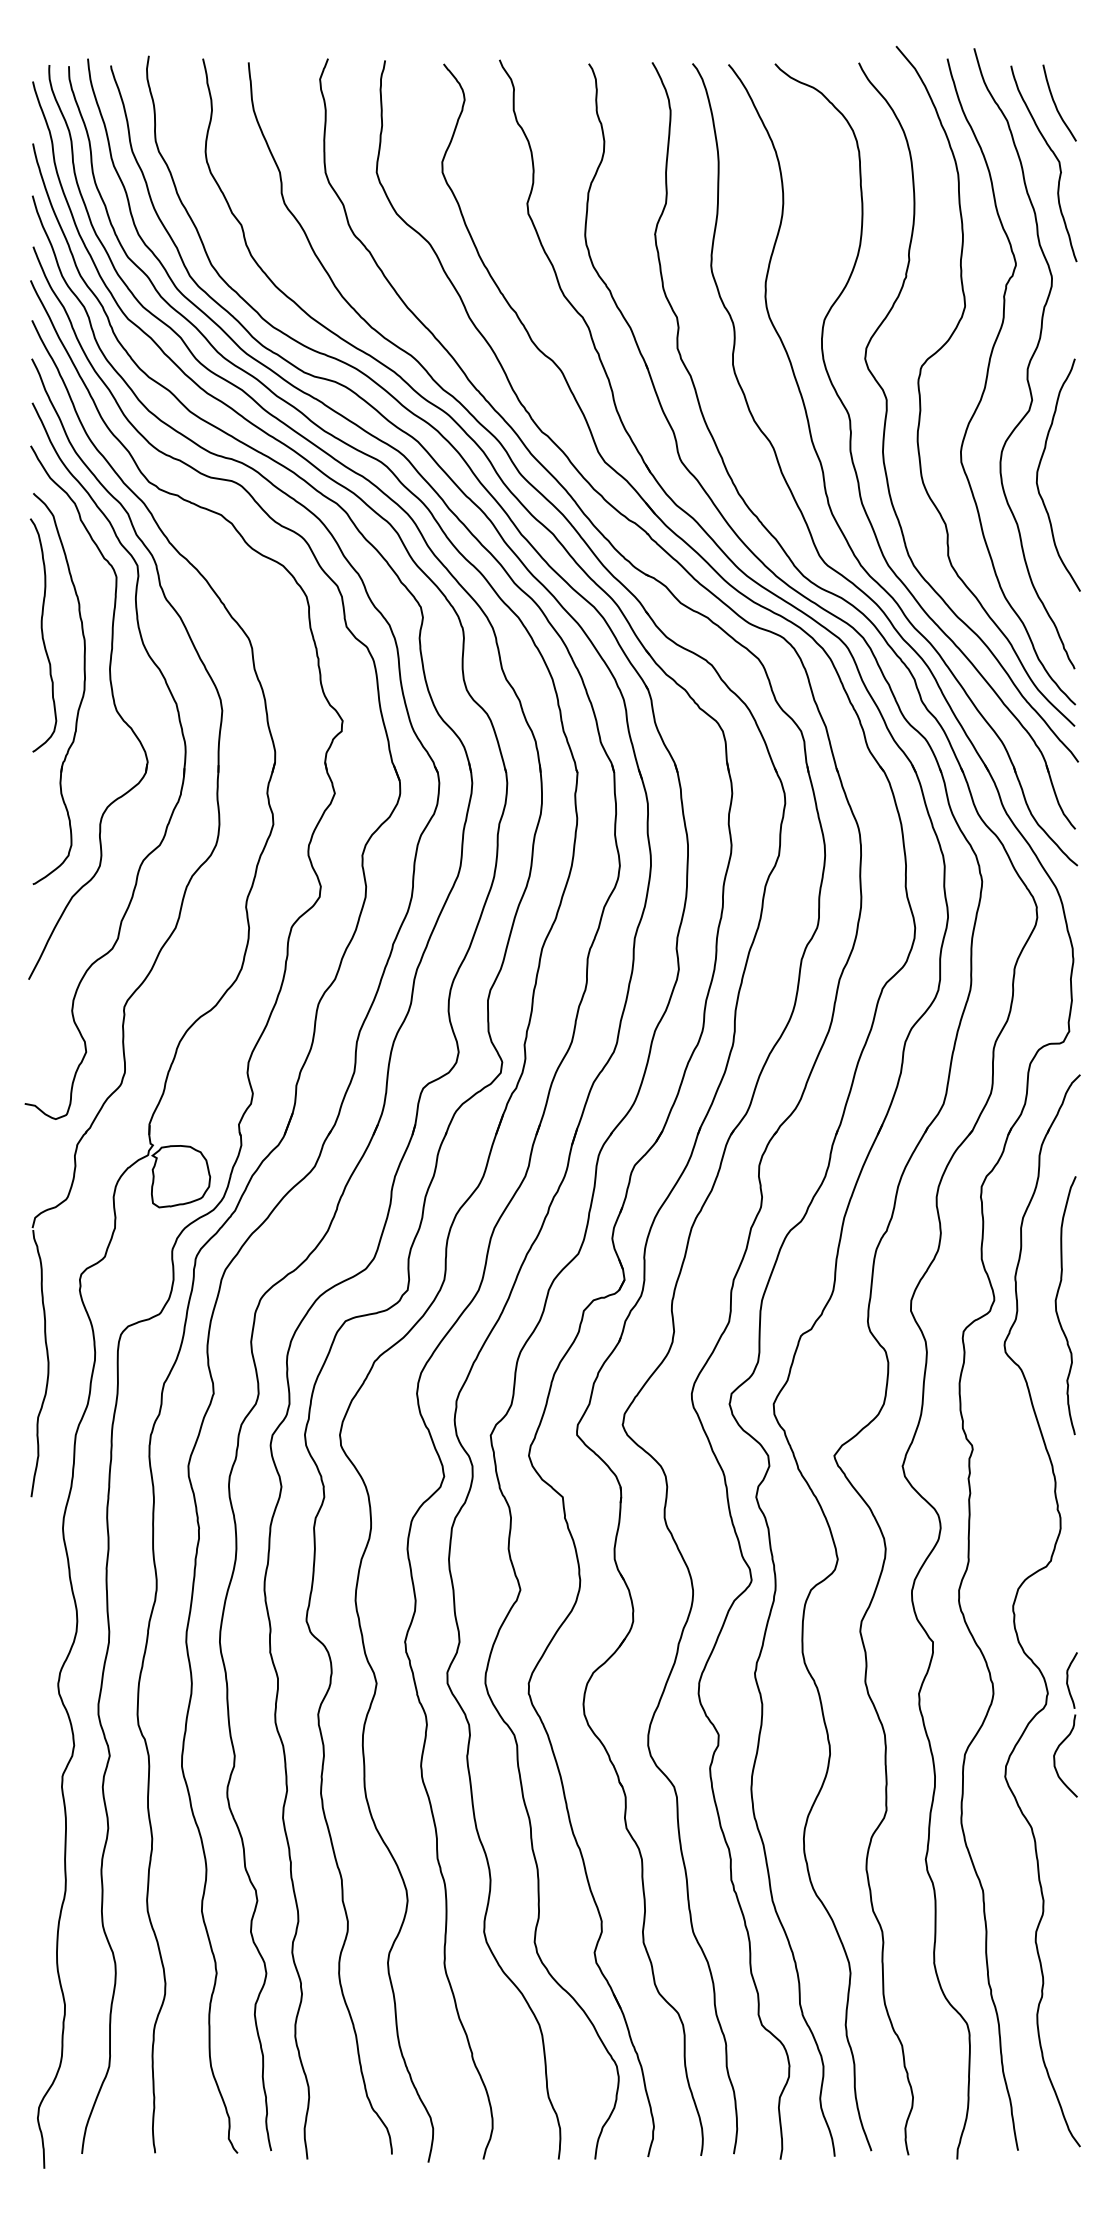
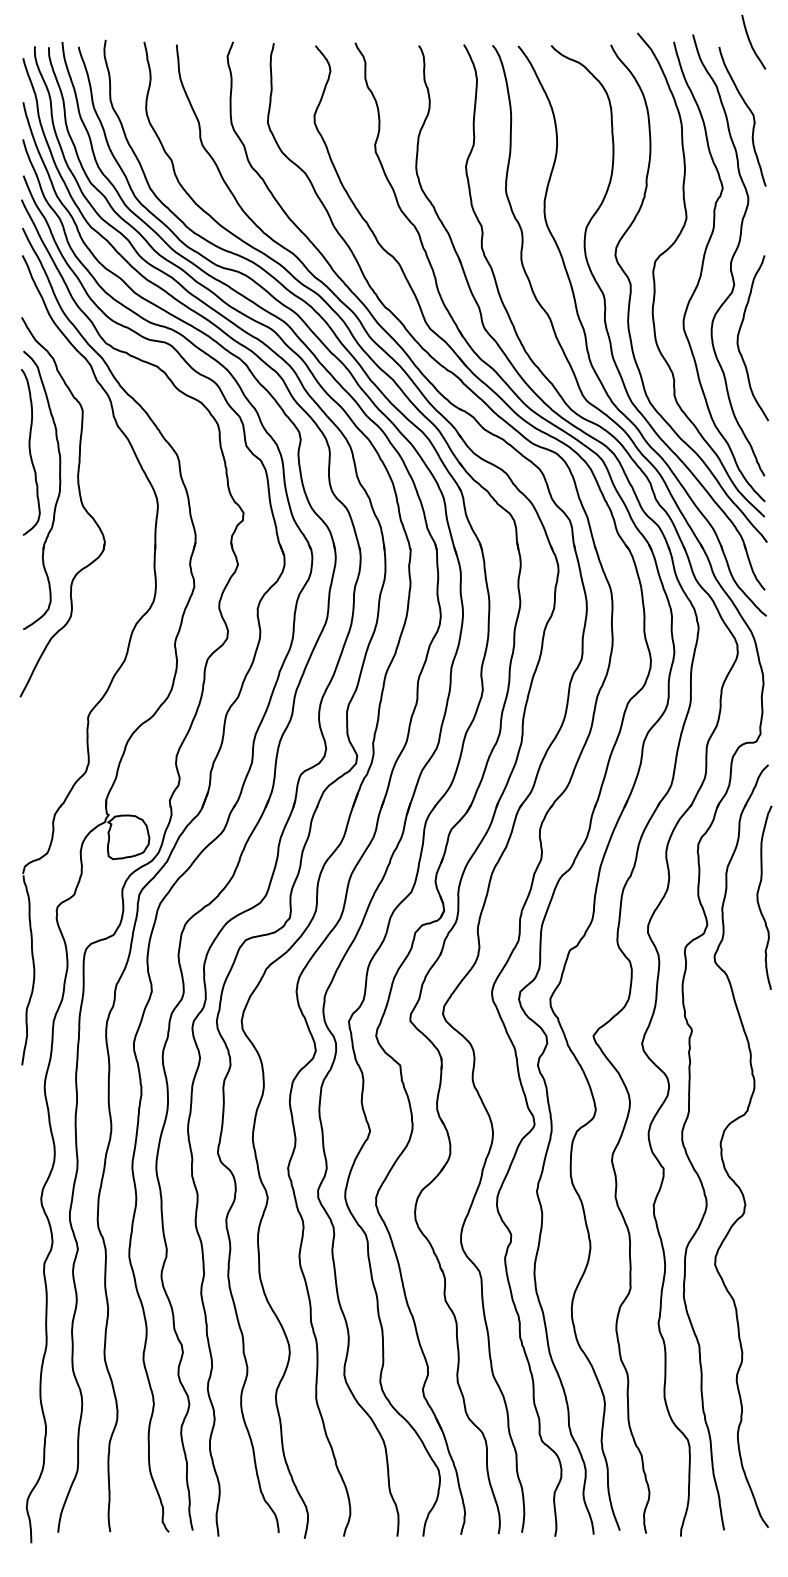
curve: (1056, 104) -> (751, 43), moved
part: (183, 765) -> (130, 544), removed
curve: (1056, 1305) -> (757, 897), moved
part: (1071, 1728) -> (762, 1229), removed

